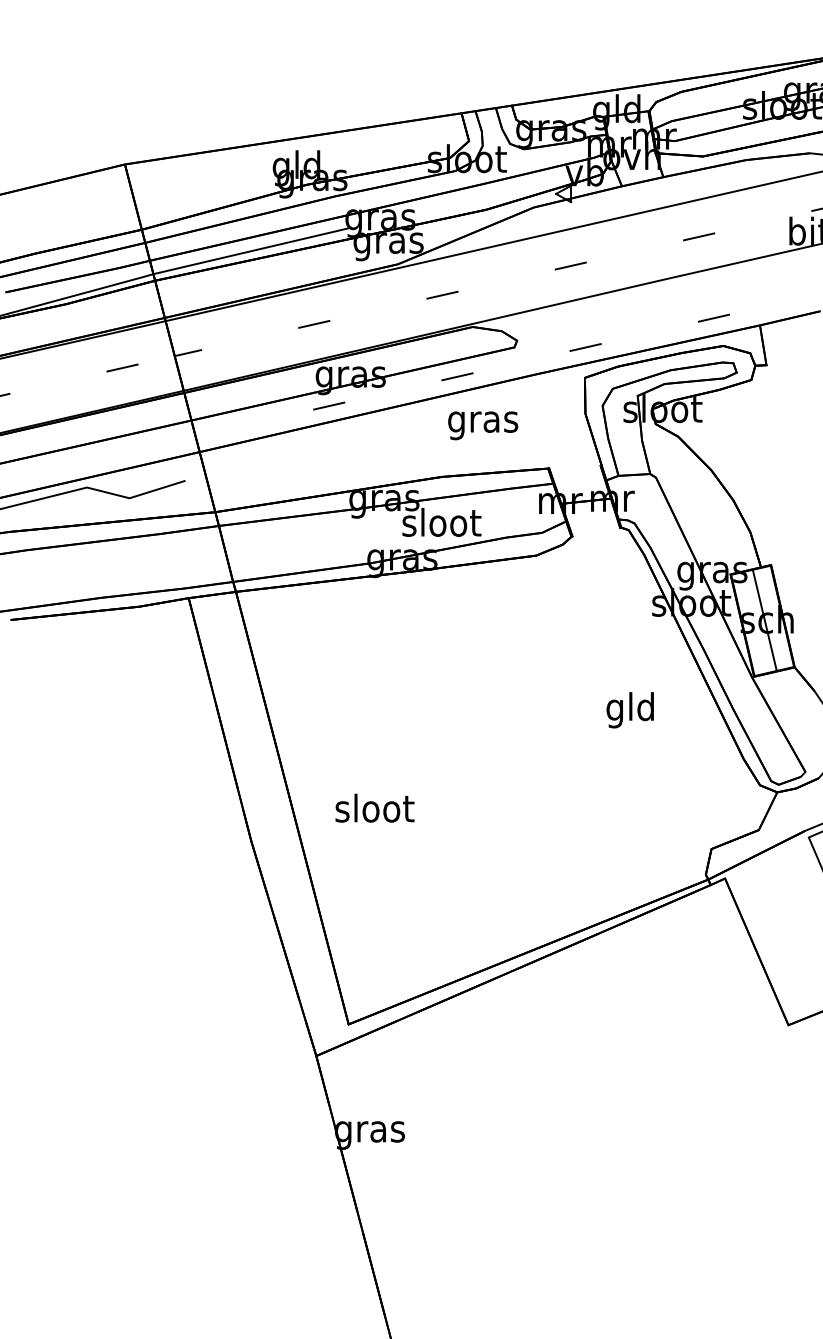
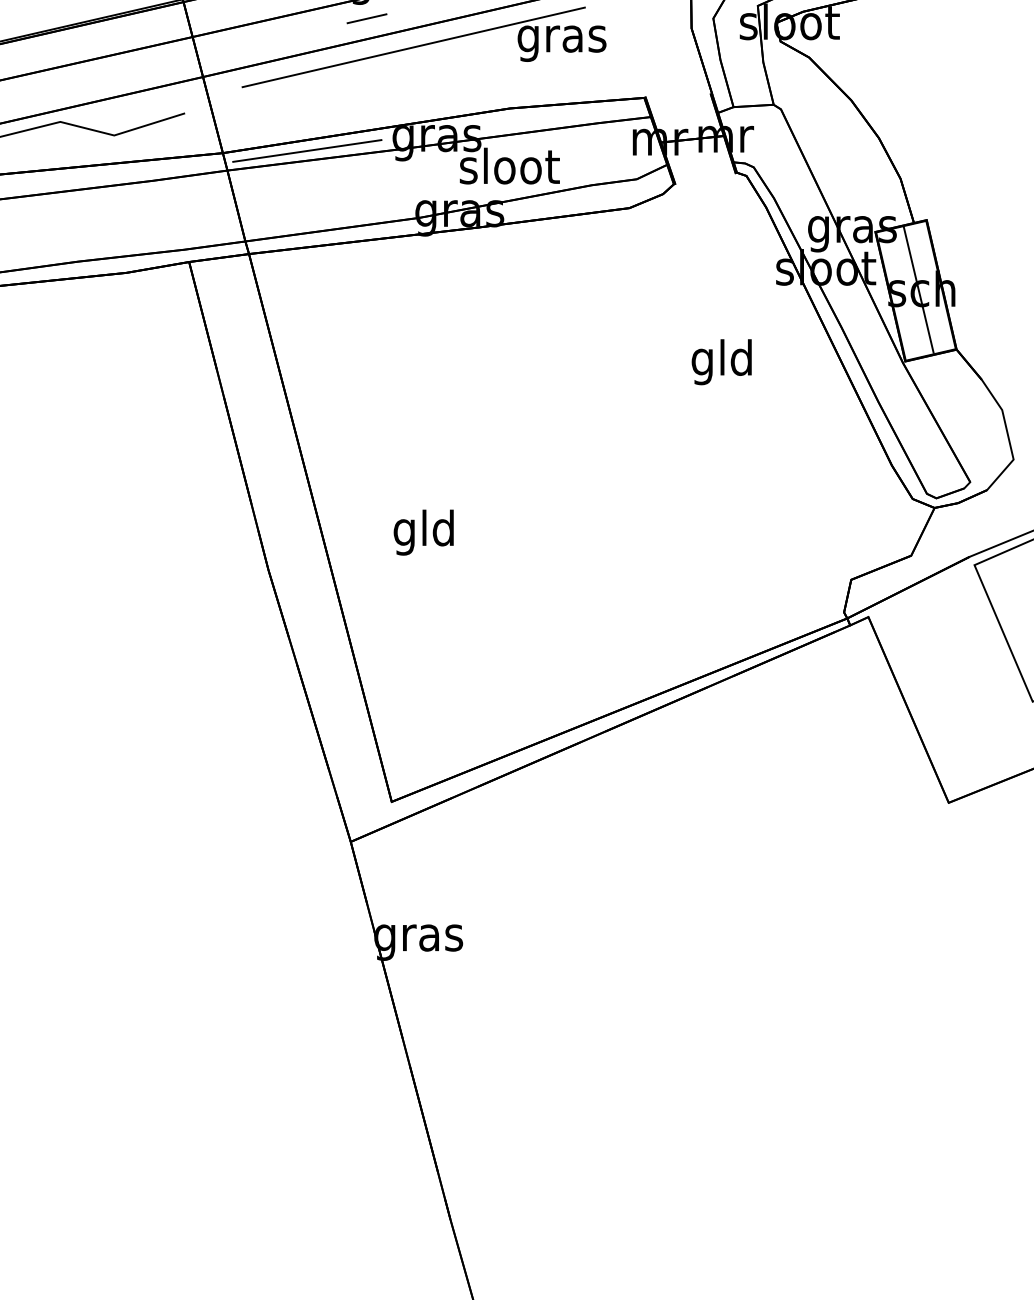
line: (365, 428) -> (413, 47), added
line: (281, 510) -> (306, 150), added
text: (629, 710) -> (720, 362), moved
text: (374, 811) -> (424, 532), sloot -> gld

